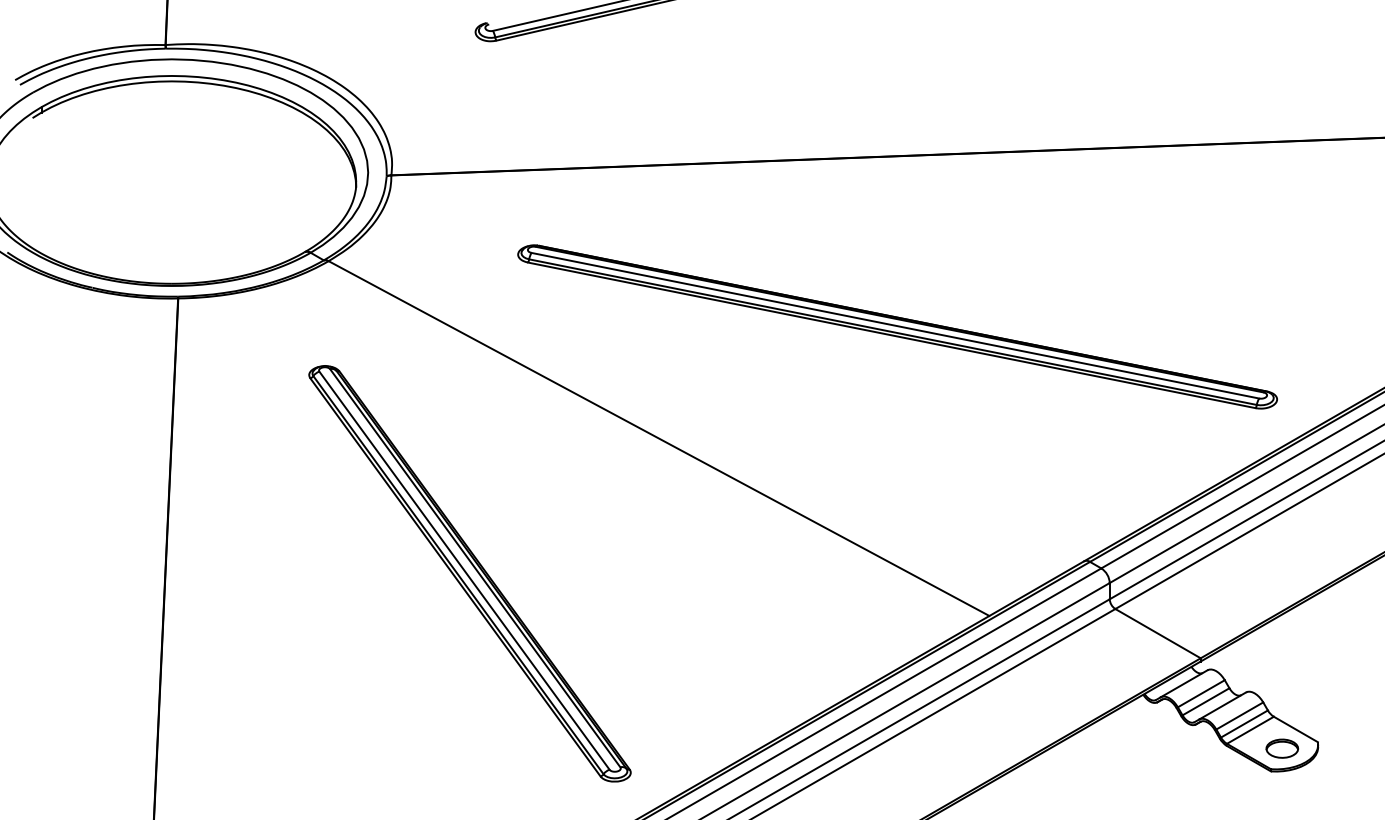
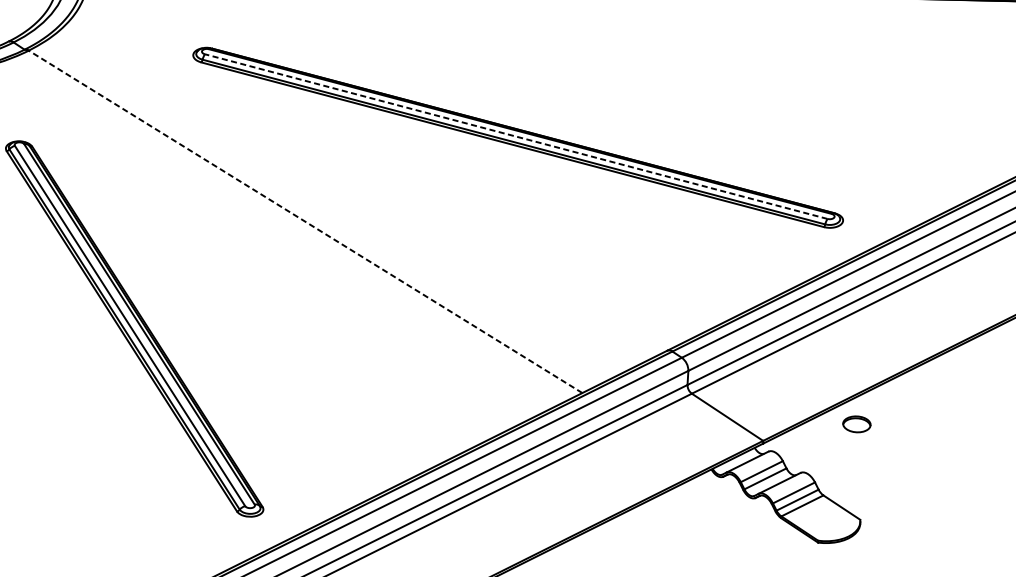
line: (894, 325) -> (515, 136), solid -> dashed
line: (659, 438) -> (305, 221), solid -> dashed
part: (1282, 748) -> (857, 424), moved

